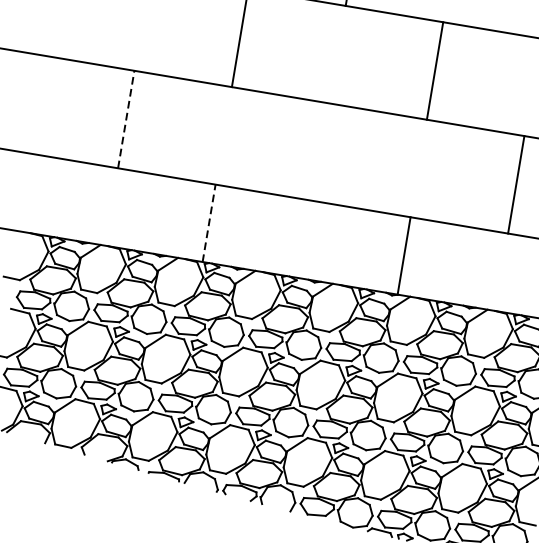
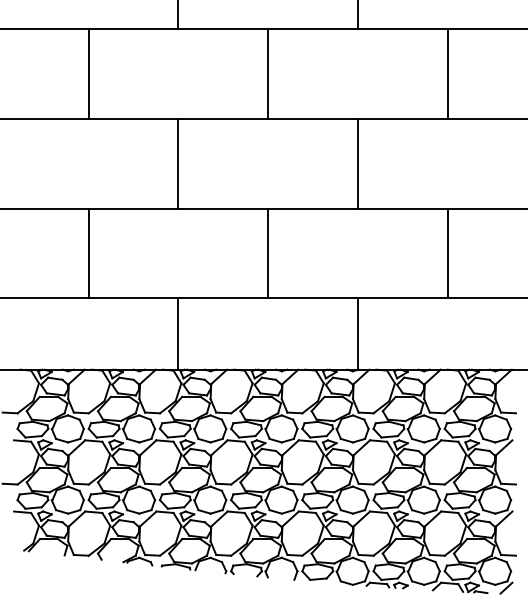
line: (125, 119) -> (88, 253), dashed -> solid
line: (321, 152) -> (268, 253), added
line: (209, 223) -> (178, 334), dashed -> solid

